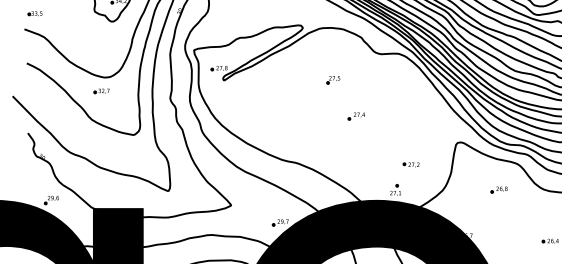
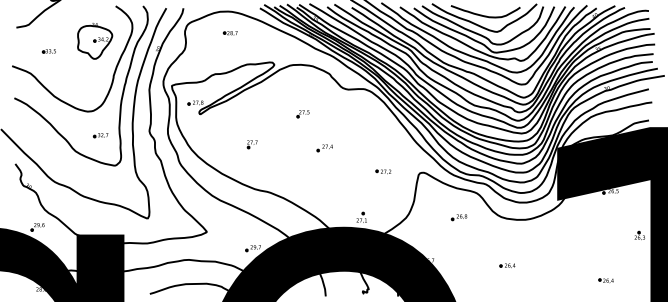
part: (34, 13) -> (48, 51), moved
part: (101, 91) -> (100, 135), moved
part: (278, 112) -> (251, 144), added
part: (411, 164) -> (383, 171), moved

